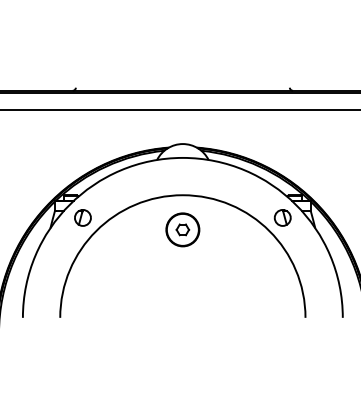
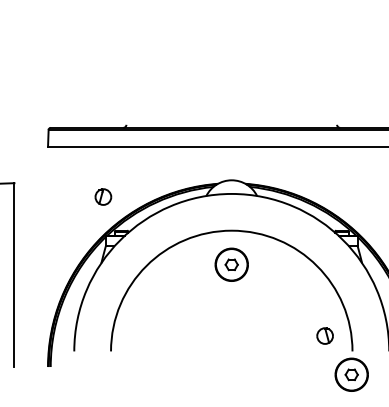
part: (83, 217) -> (103, 196), moved
part: (282, 217) -> (324, 335), moved
part: (304, 341) -> (351, 374), added

